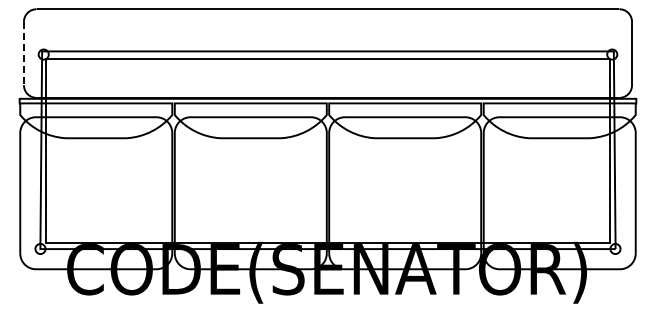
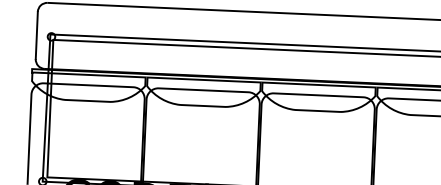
line: (23, 53) -> (36, 35), dashed -> solid

